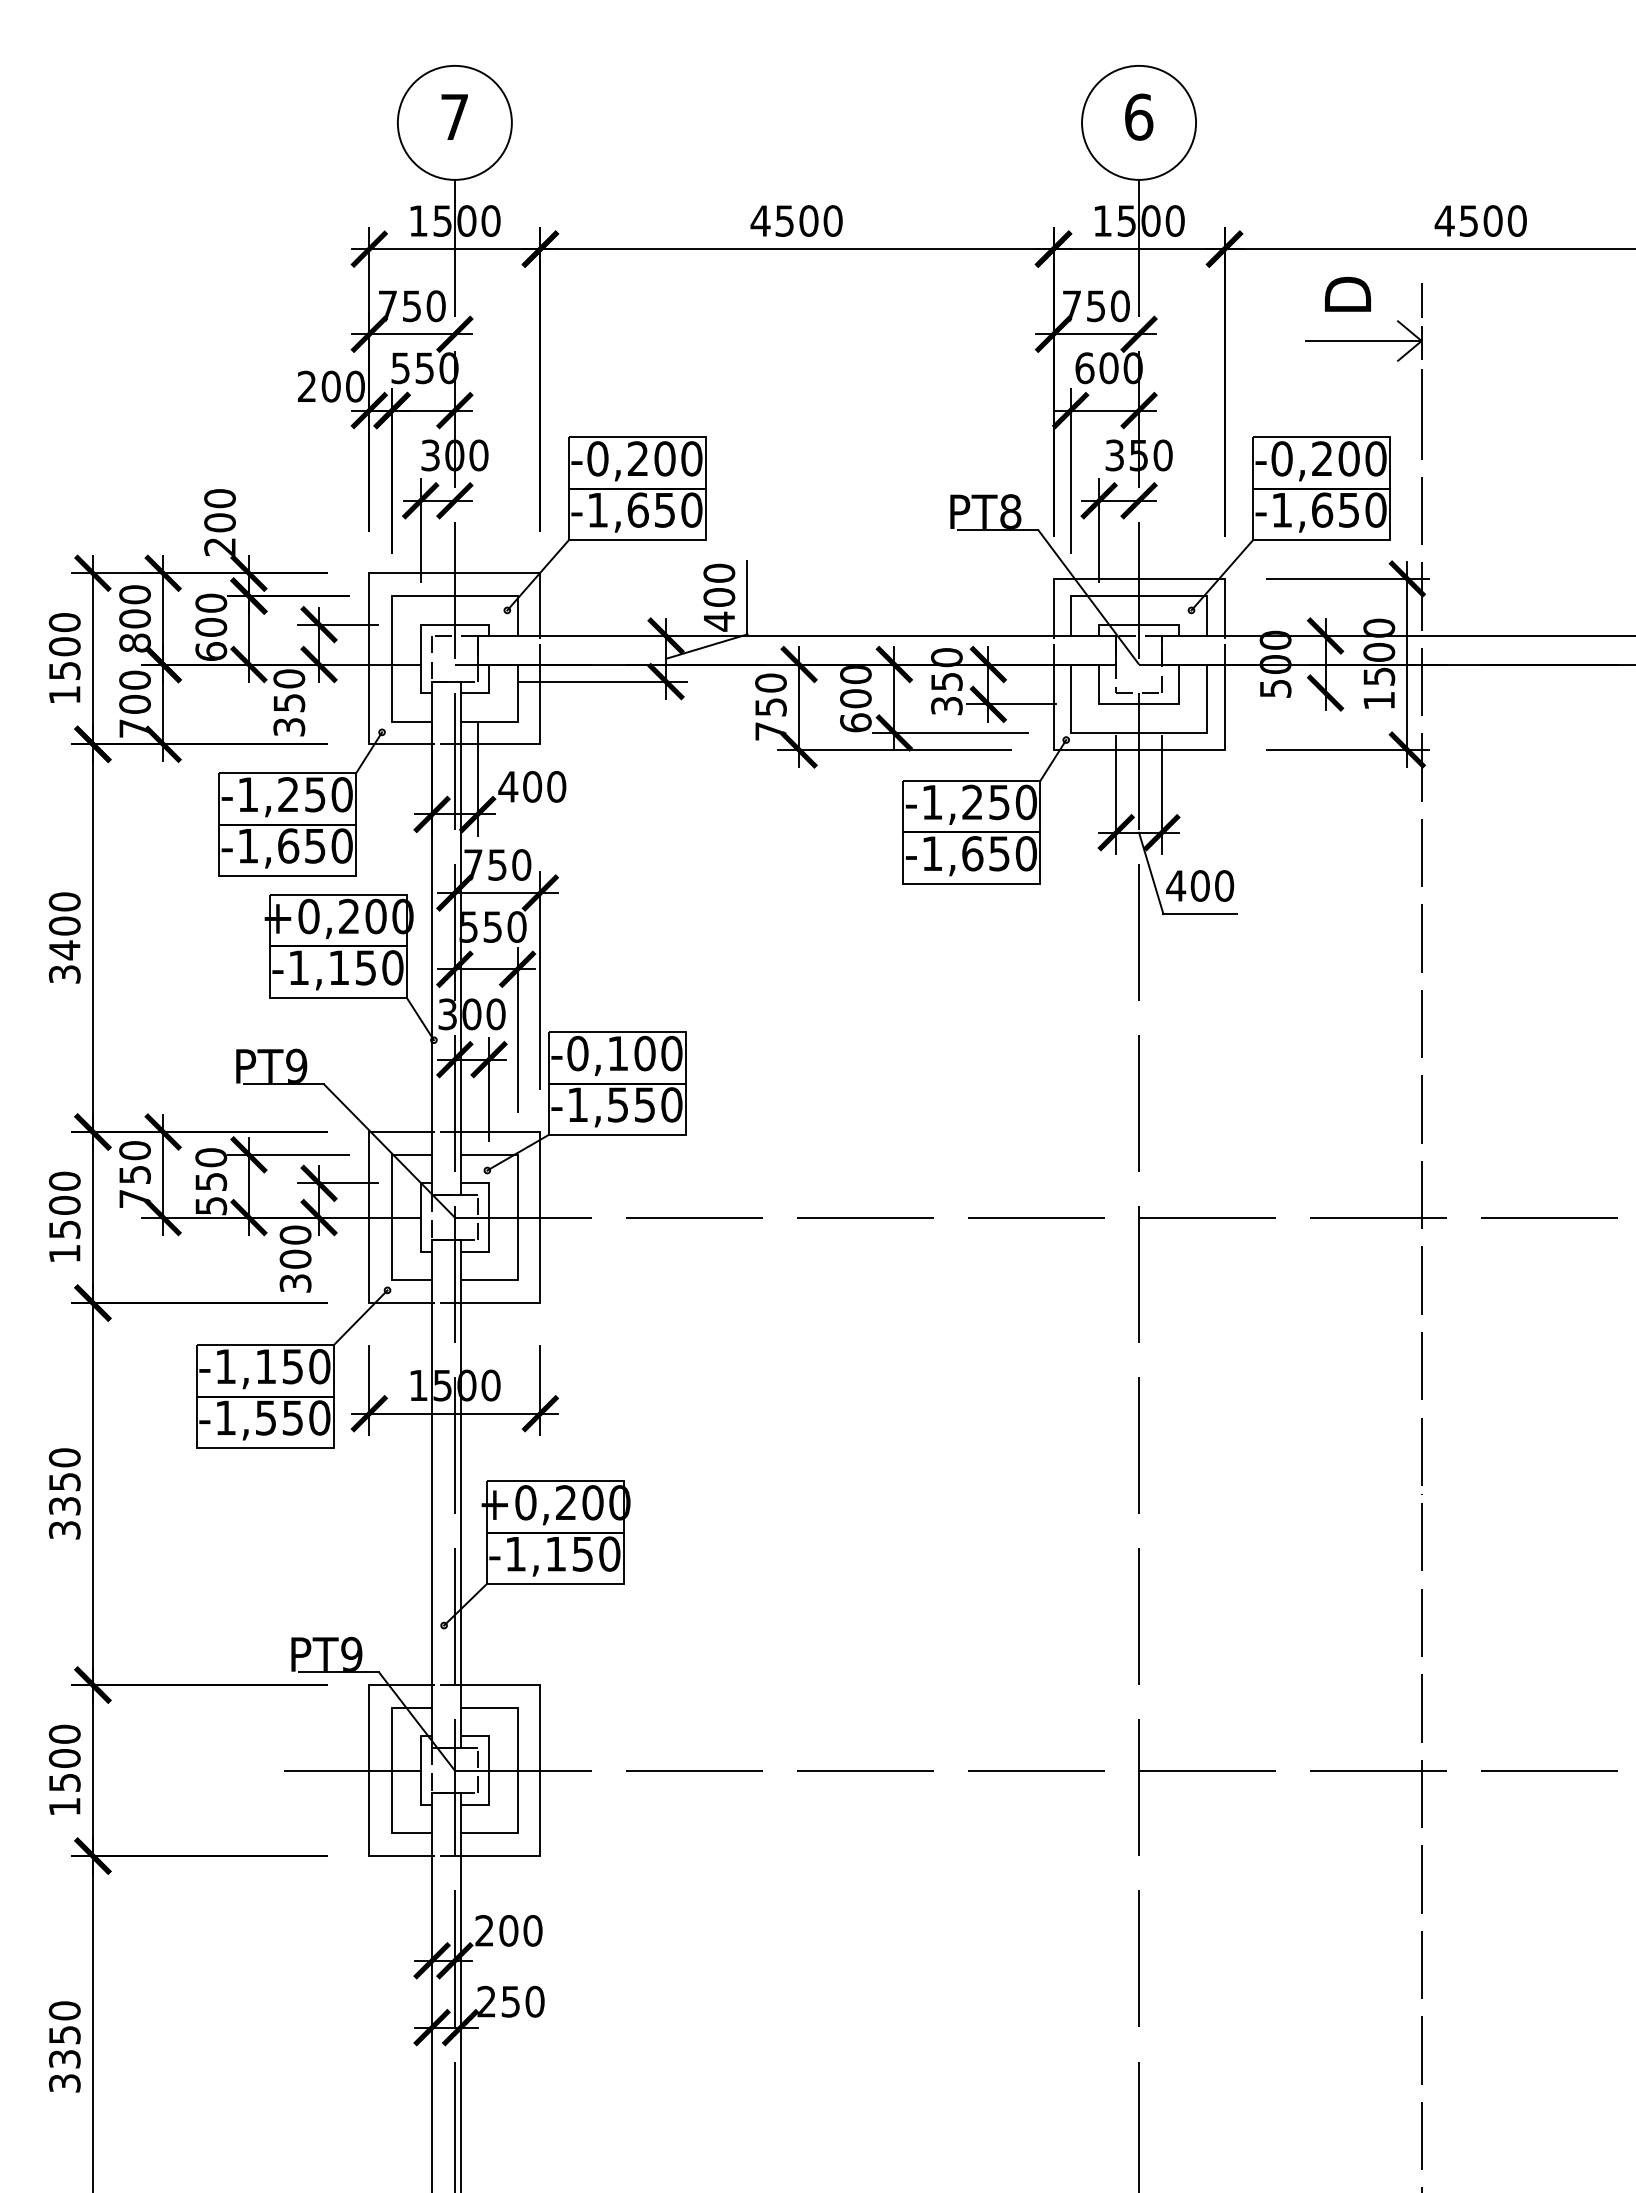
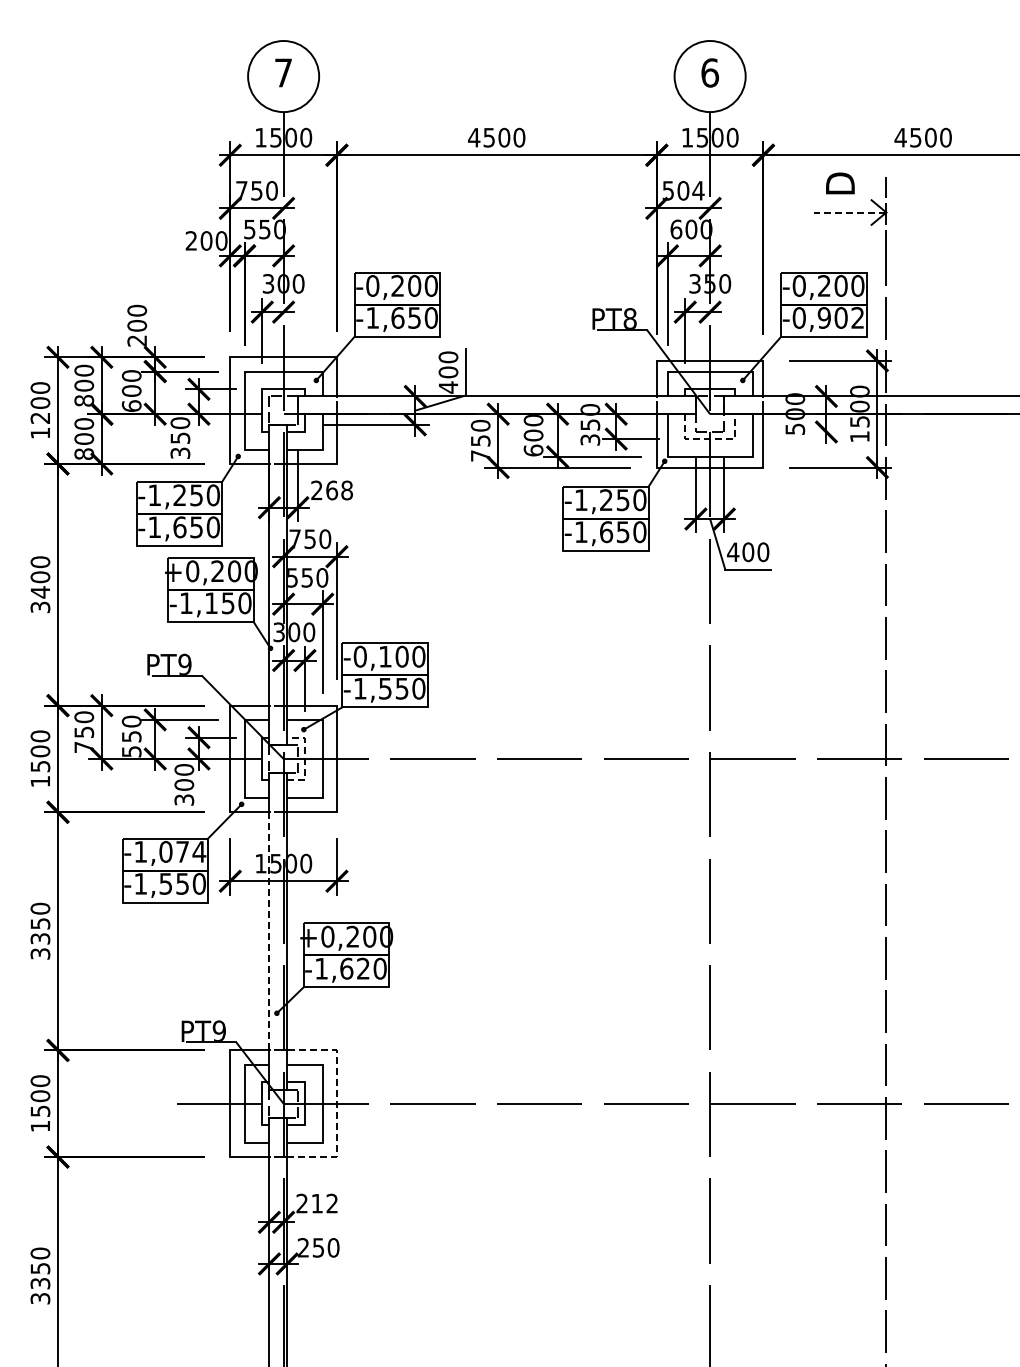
text: (1096, 305) -> (683, 190), 750 -> 504
line: (1364, 340) -> (850, 212), solid -> dashed
text: (1328, 509) -> (828, 317), -1,650 -> -0,902
text: (64, 669) -> (40, 417), 1500 -> 1200
line: (1139, 705) -> (710, 439), solid -> dashed
text: (135, 727) -> (84, 453), 700 -> 800
text: (531, 786) -> (331, 490), 400 -> 268
line: (488, 1216) -> (304, 758), solid -> dashed
text: (292, 1365) -> (182, 851), -1,150 -> -1,074
line: (432, 1492) -> (269, 930), solid -> dashed
text: (568, 1553) -> (354, 968), -1,150 -> -1,620
line: (539, 1770) -> (336, 1103), solid -> dashed
text: (520, 1930) -> (324, 1203), 200 -> 212

